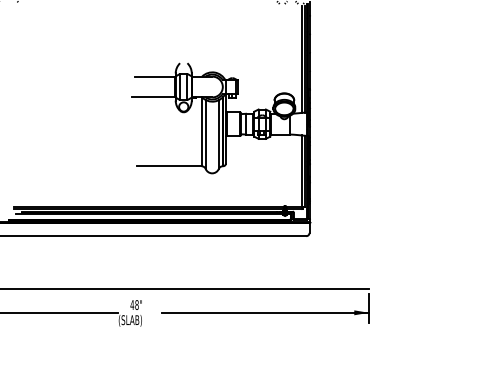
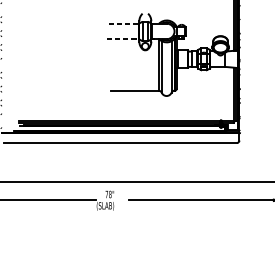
line: (155, 76) -> (124, 23), solid -> dashed
line: (153, 97) -> (122, 39), solid -> dashed
text: (132, 304) -> (106, 194), 48" -> 78"

